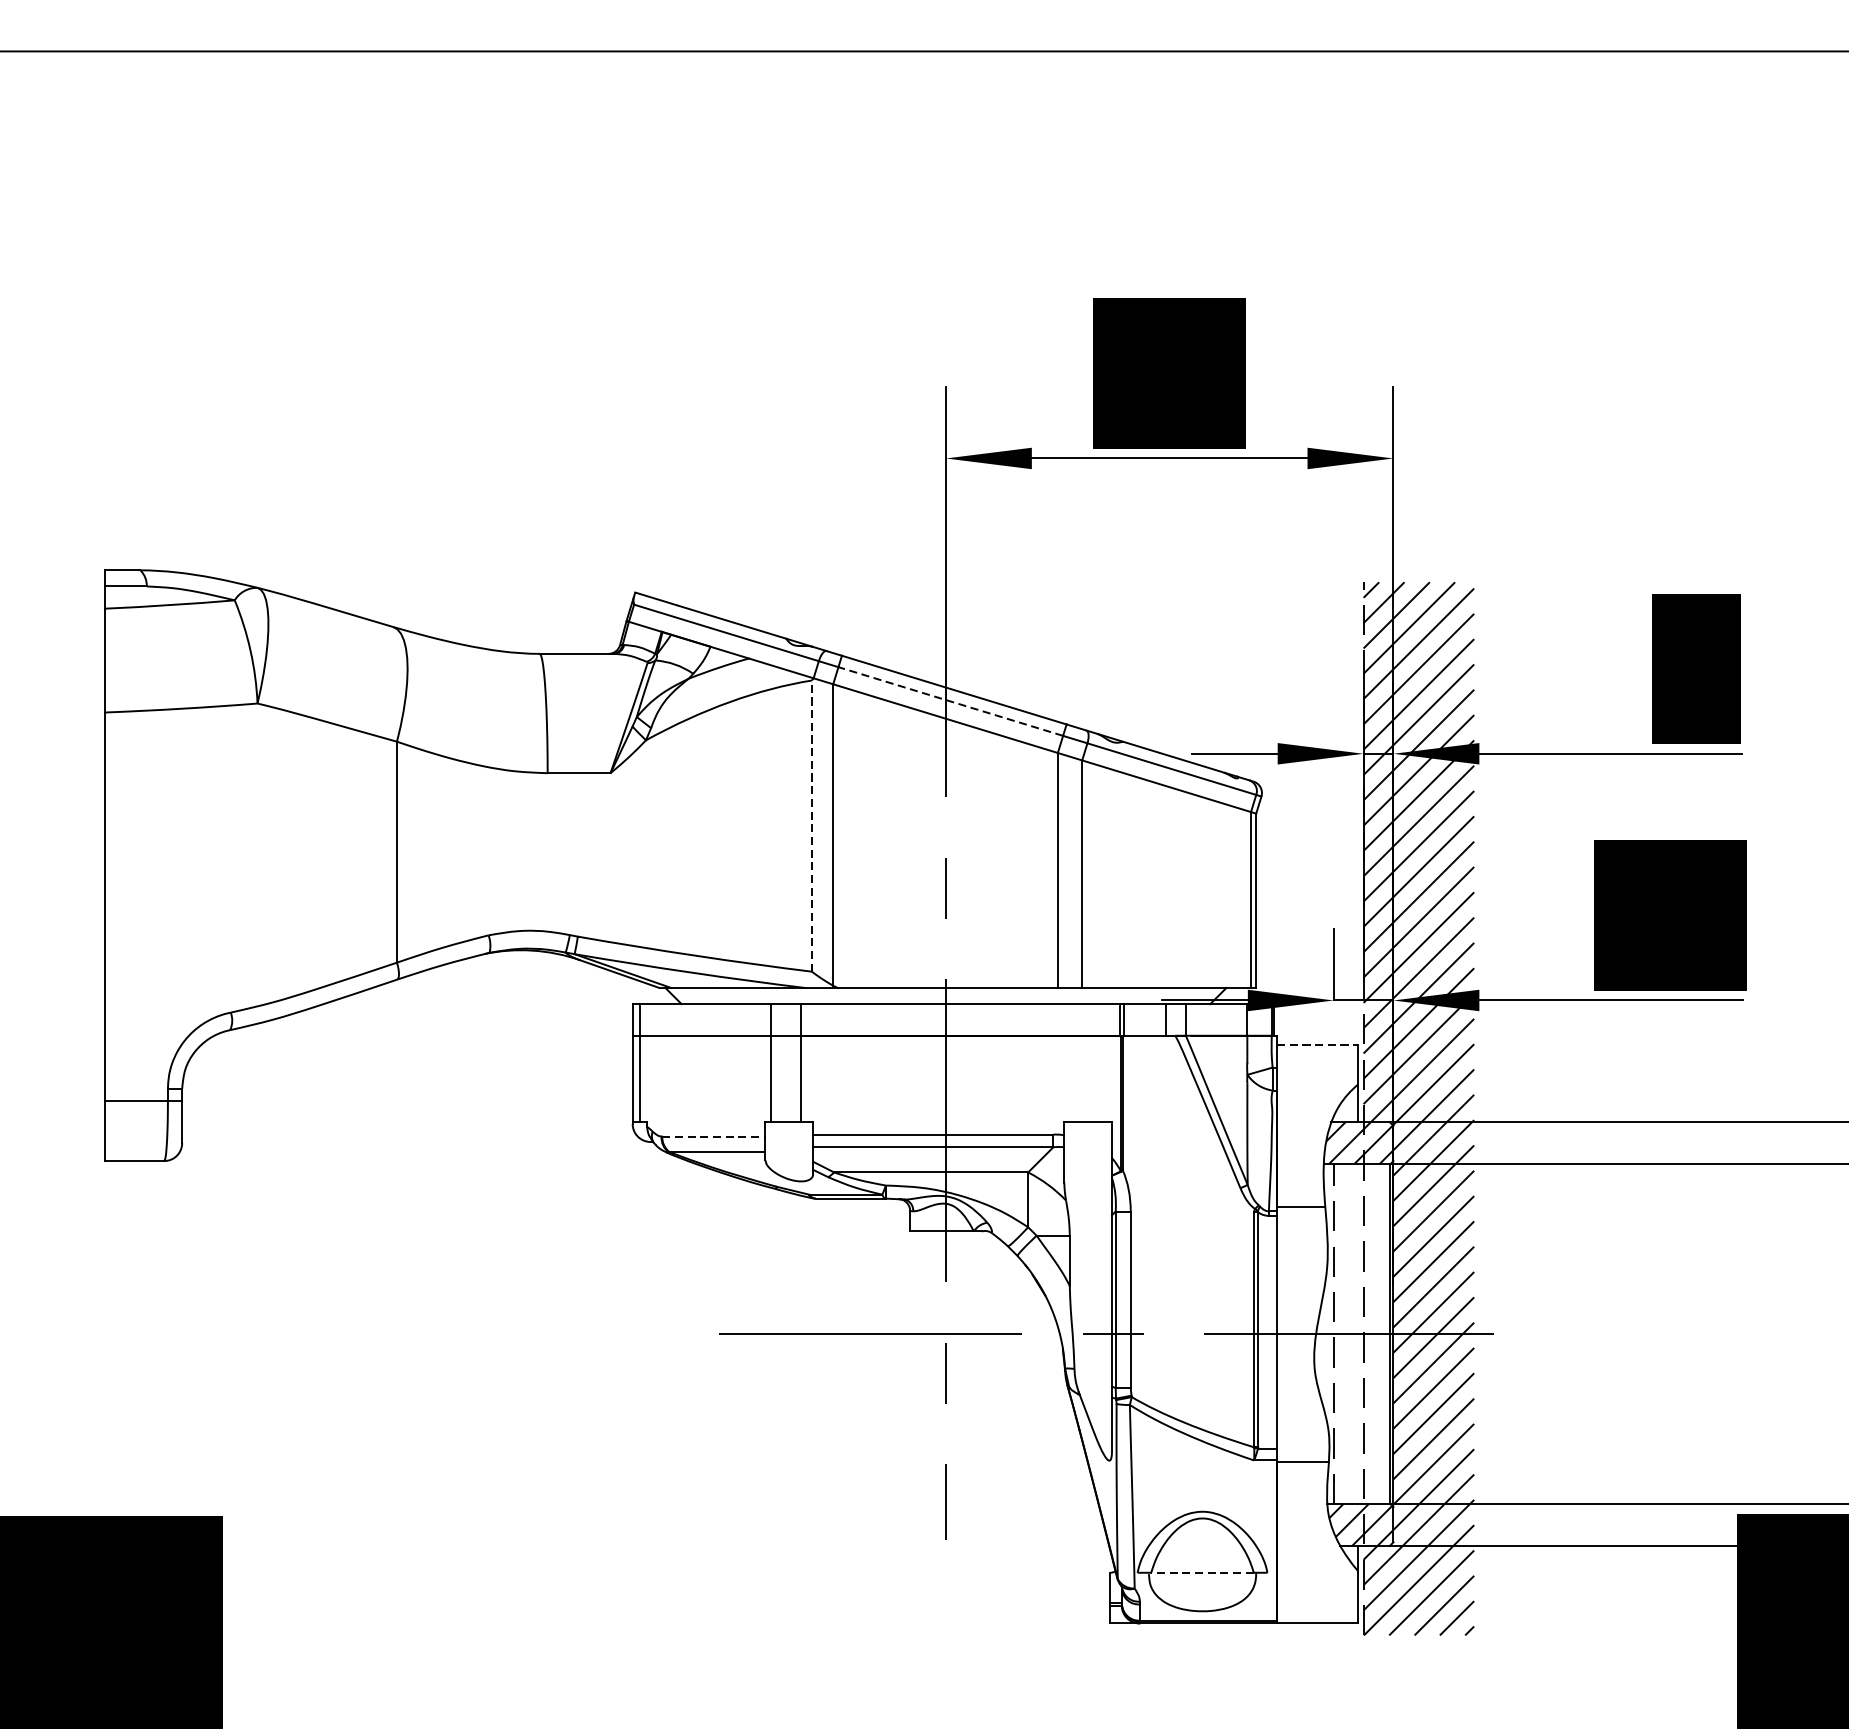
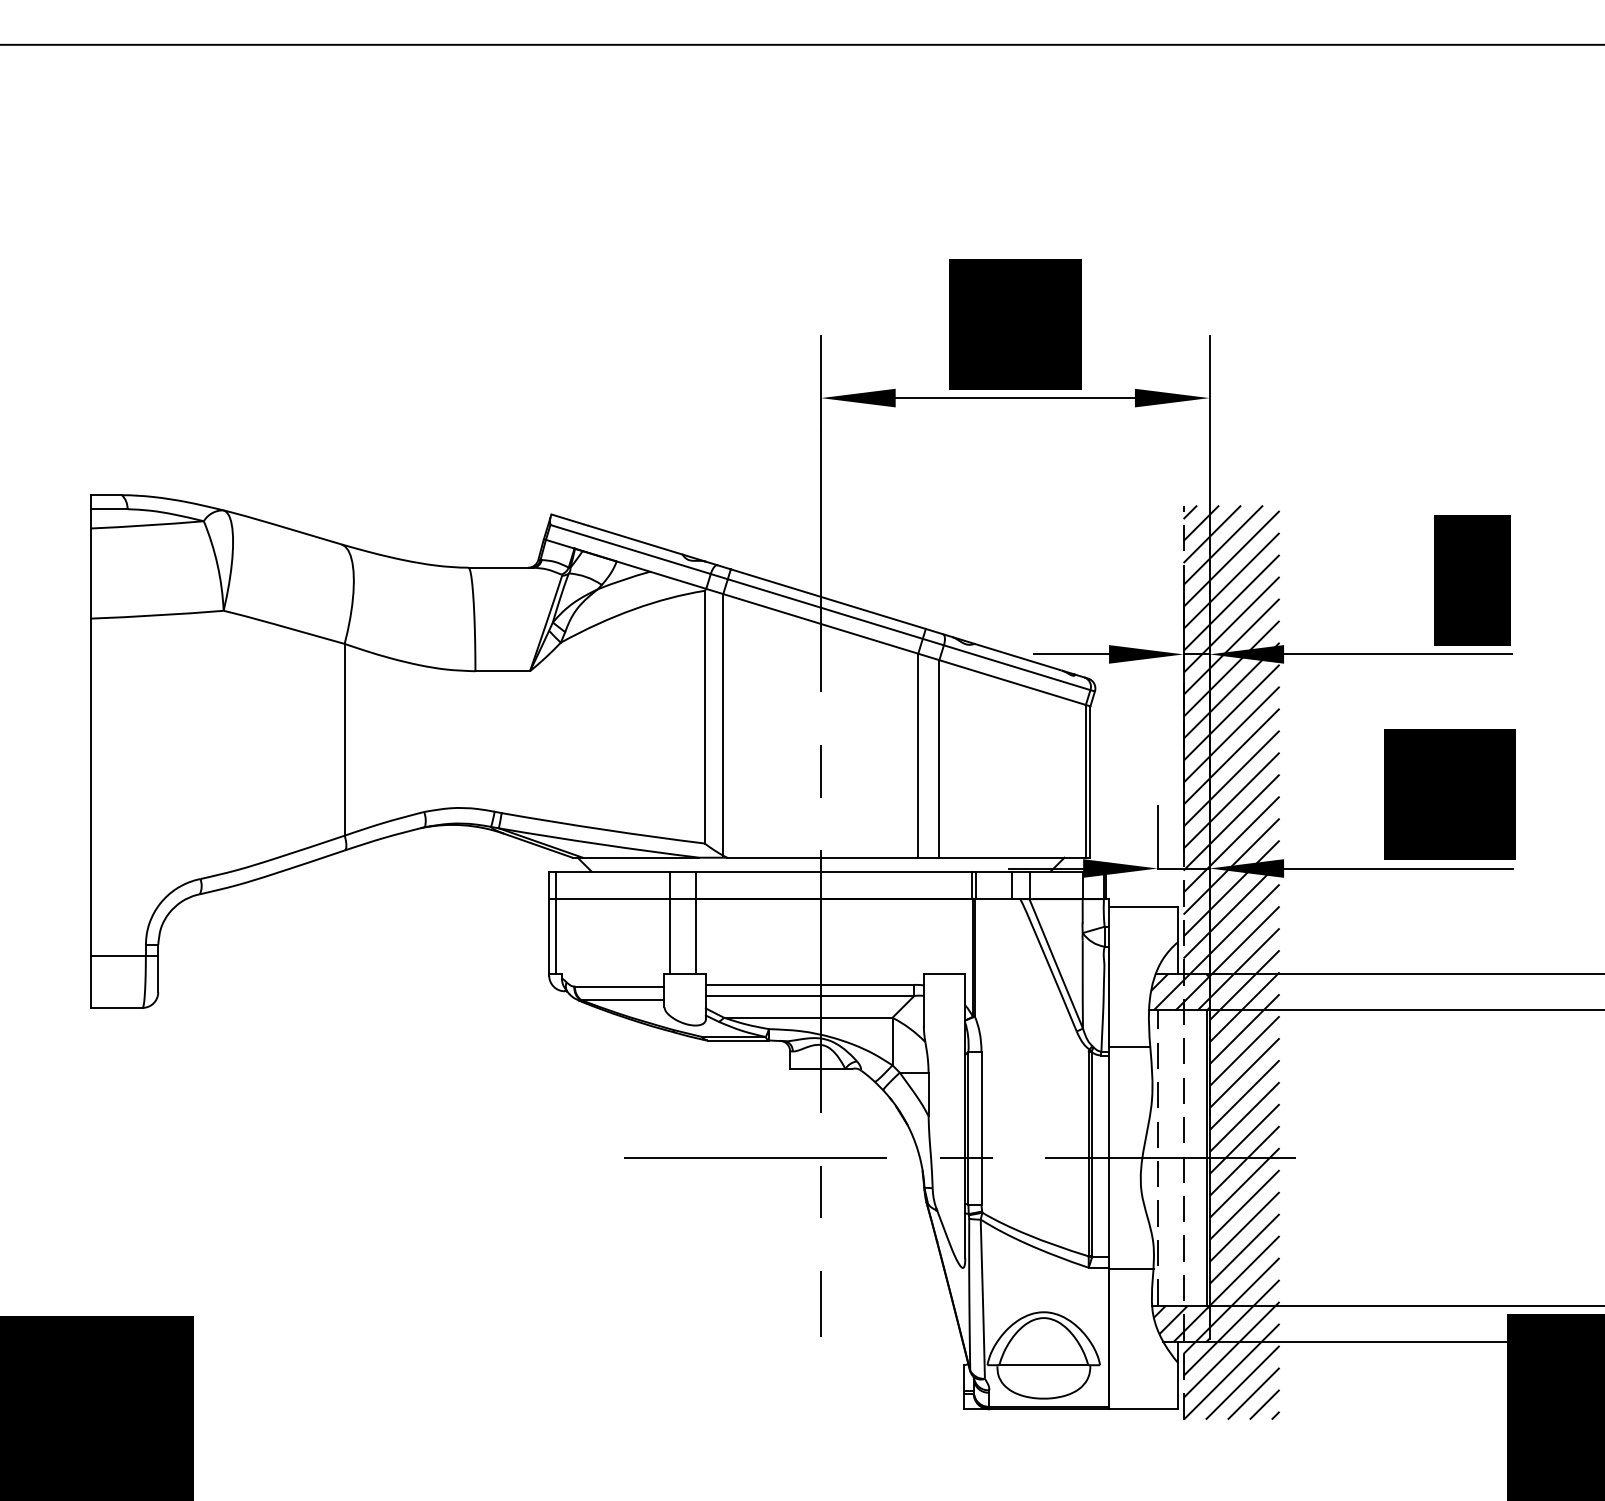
line: (951, 702) -> (825, 609), dashed -> solid
line: (811, 825) -> (704, 716), dashed -> solid
line: (1317, 1044) -> (1143, 906), dashed -> solid
line: (713, 1136) -> (619, 986), dashed -> solid
line: (1202, 1573) -> (1043, 1365), dashed -> solid

